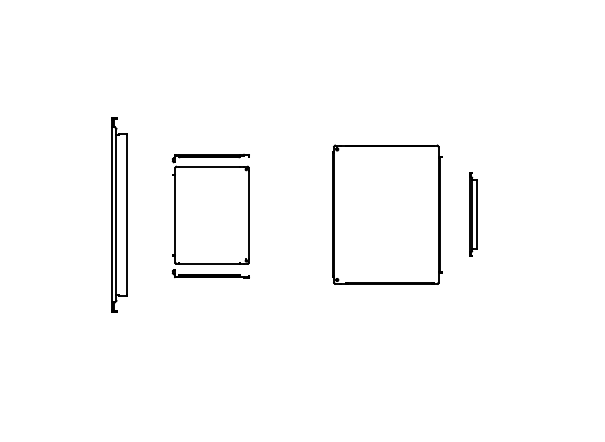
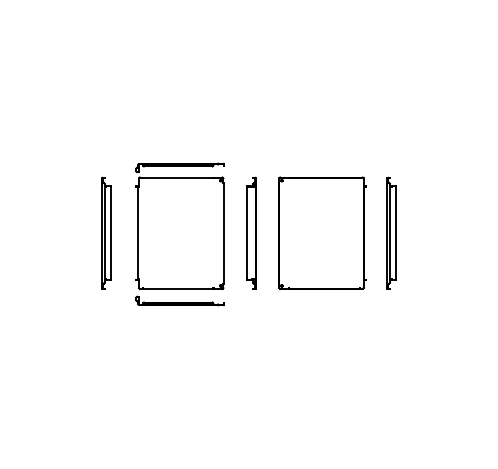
part: (119, 213) -> (106, 232), size x0.71
part: (299, 213) -> (251, 232), added
part: (473, 213) -> (391, 232), size x1.67
part: (210, 216) -> (179, 234), size x1.43

